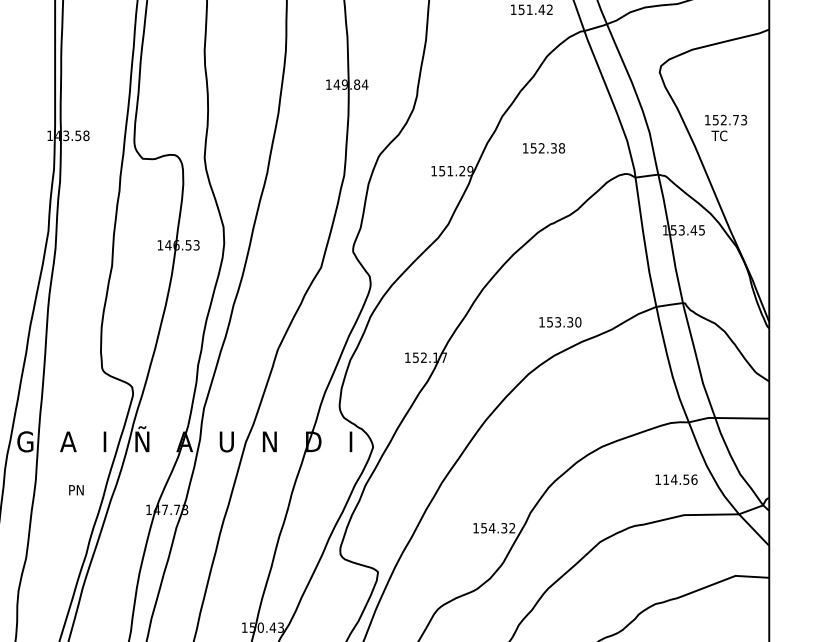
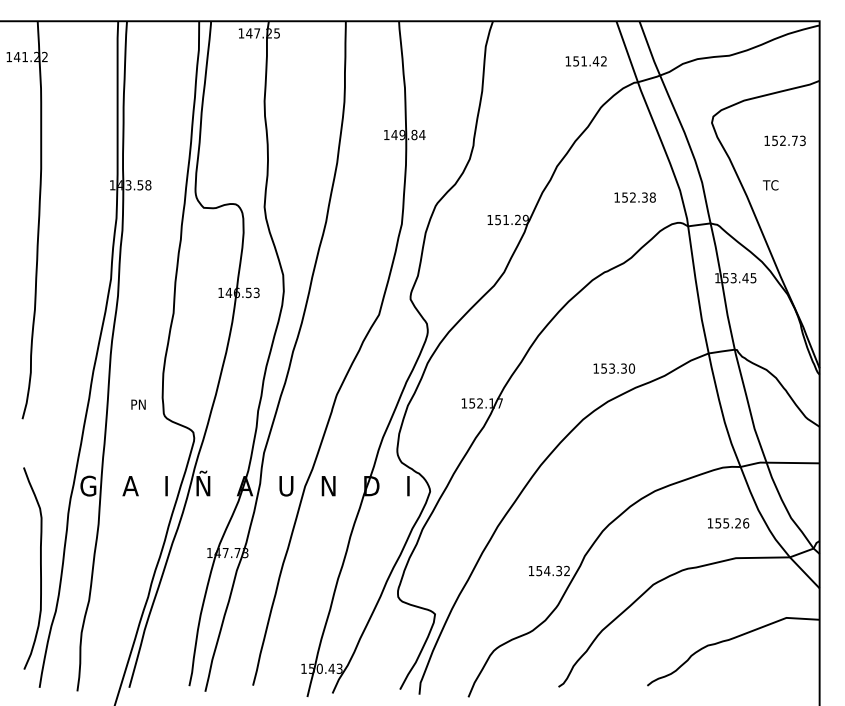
text: (725, 119) -> (784, 140), moved
text: (543, 148) -> (634, 197), moved
text: (675, 479) -> (727, 523), 114.56 -> 155.26
text: (76, 490) -> (138, 404), moved

